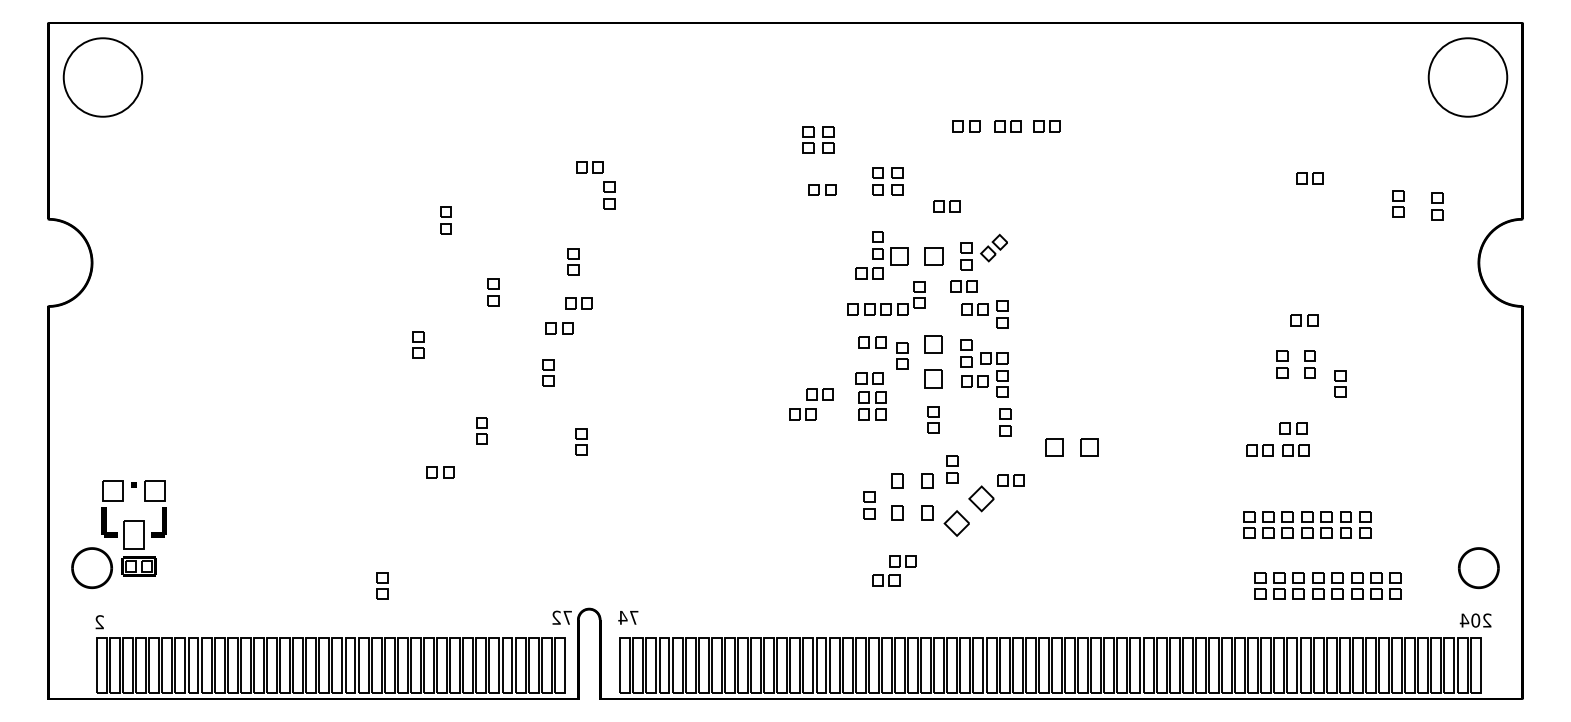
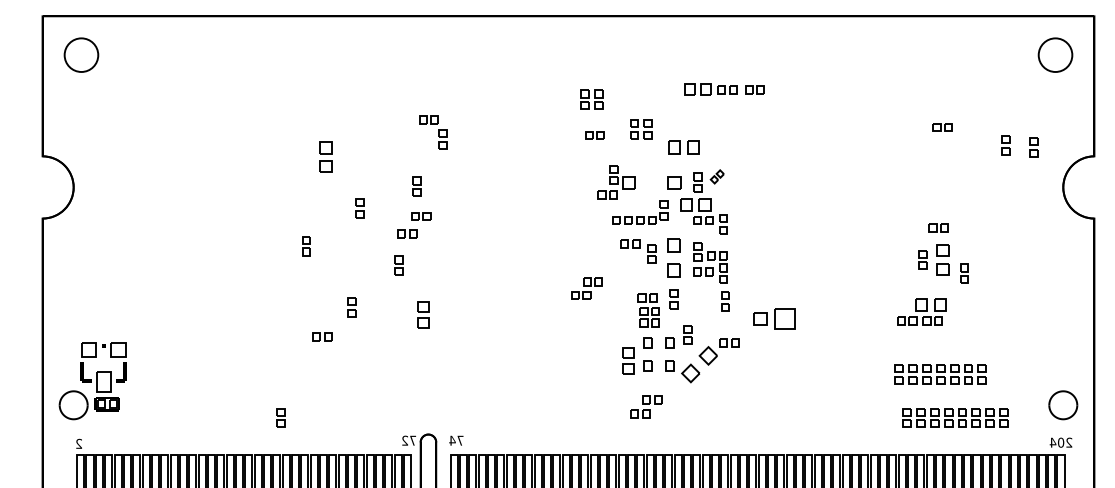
circle: (102, 77) -> (81, 55), size x0.6
circle: (1467, 77) -> (1055, 55), size x0.6
part: (966, 126) -> (697, 90), size x1.4
part: (946, 206) -> (683, 147), size x1.6
part: (445, 220) -> (325, 157), size x1.6
part: (993, 247) -> (716, 176), size x0.7
part: (881, 255) -> (616, 182), moved
part: (963, 286) -> (695, 204), size x1.6
part: (1309, 364) -> (942, 259), size x1.6
part: (870, 396) -> (648, 310), moved
part: (1293, 428) -> (931, 305), size x1.6
part: (581, 441) -> (422, 314), size x1.4
part: (1089, 447) -> (785, 319), size x1.6
part: (869, 505) -> (628, 360), size x1.4

